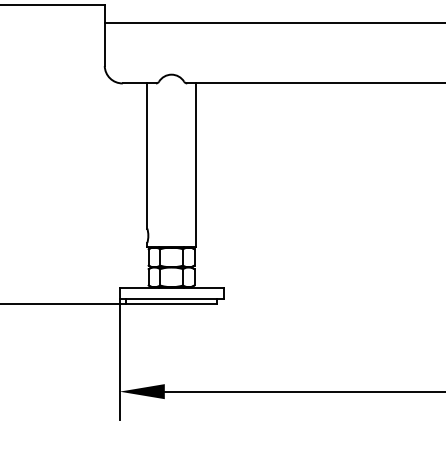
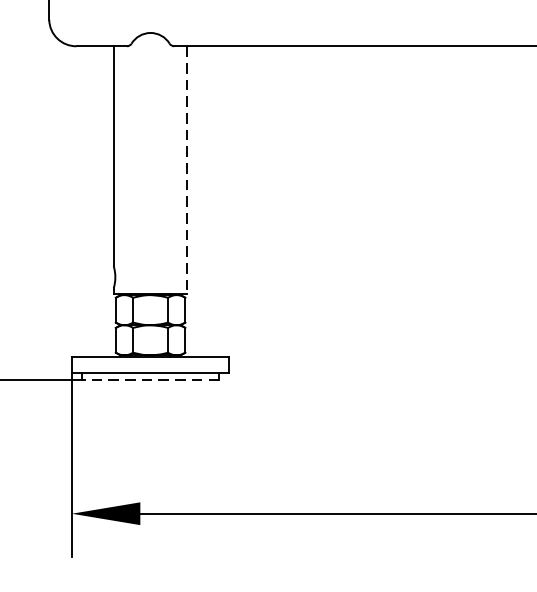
line: (195, 165) -> (186, 170), solid -> dashed
line: (171, 303) -> (150, 380), solid -> dashed

